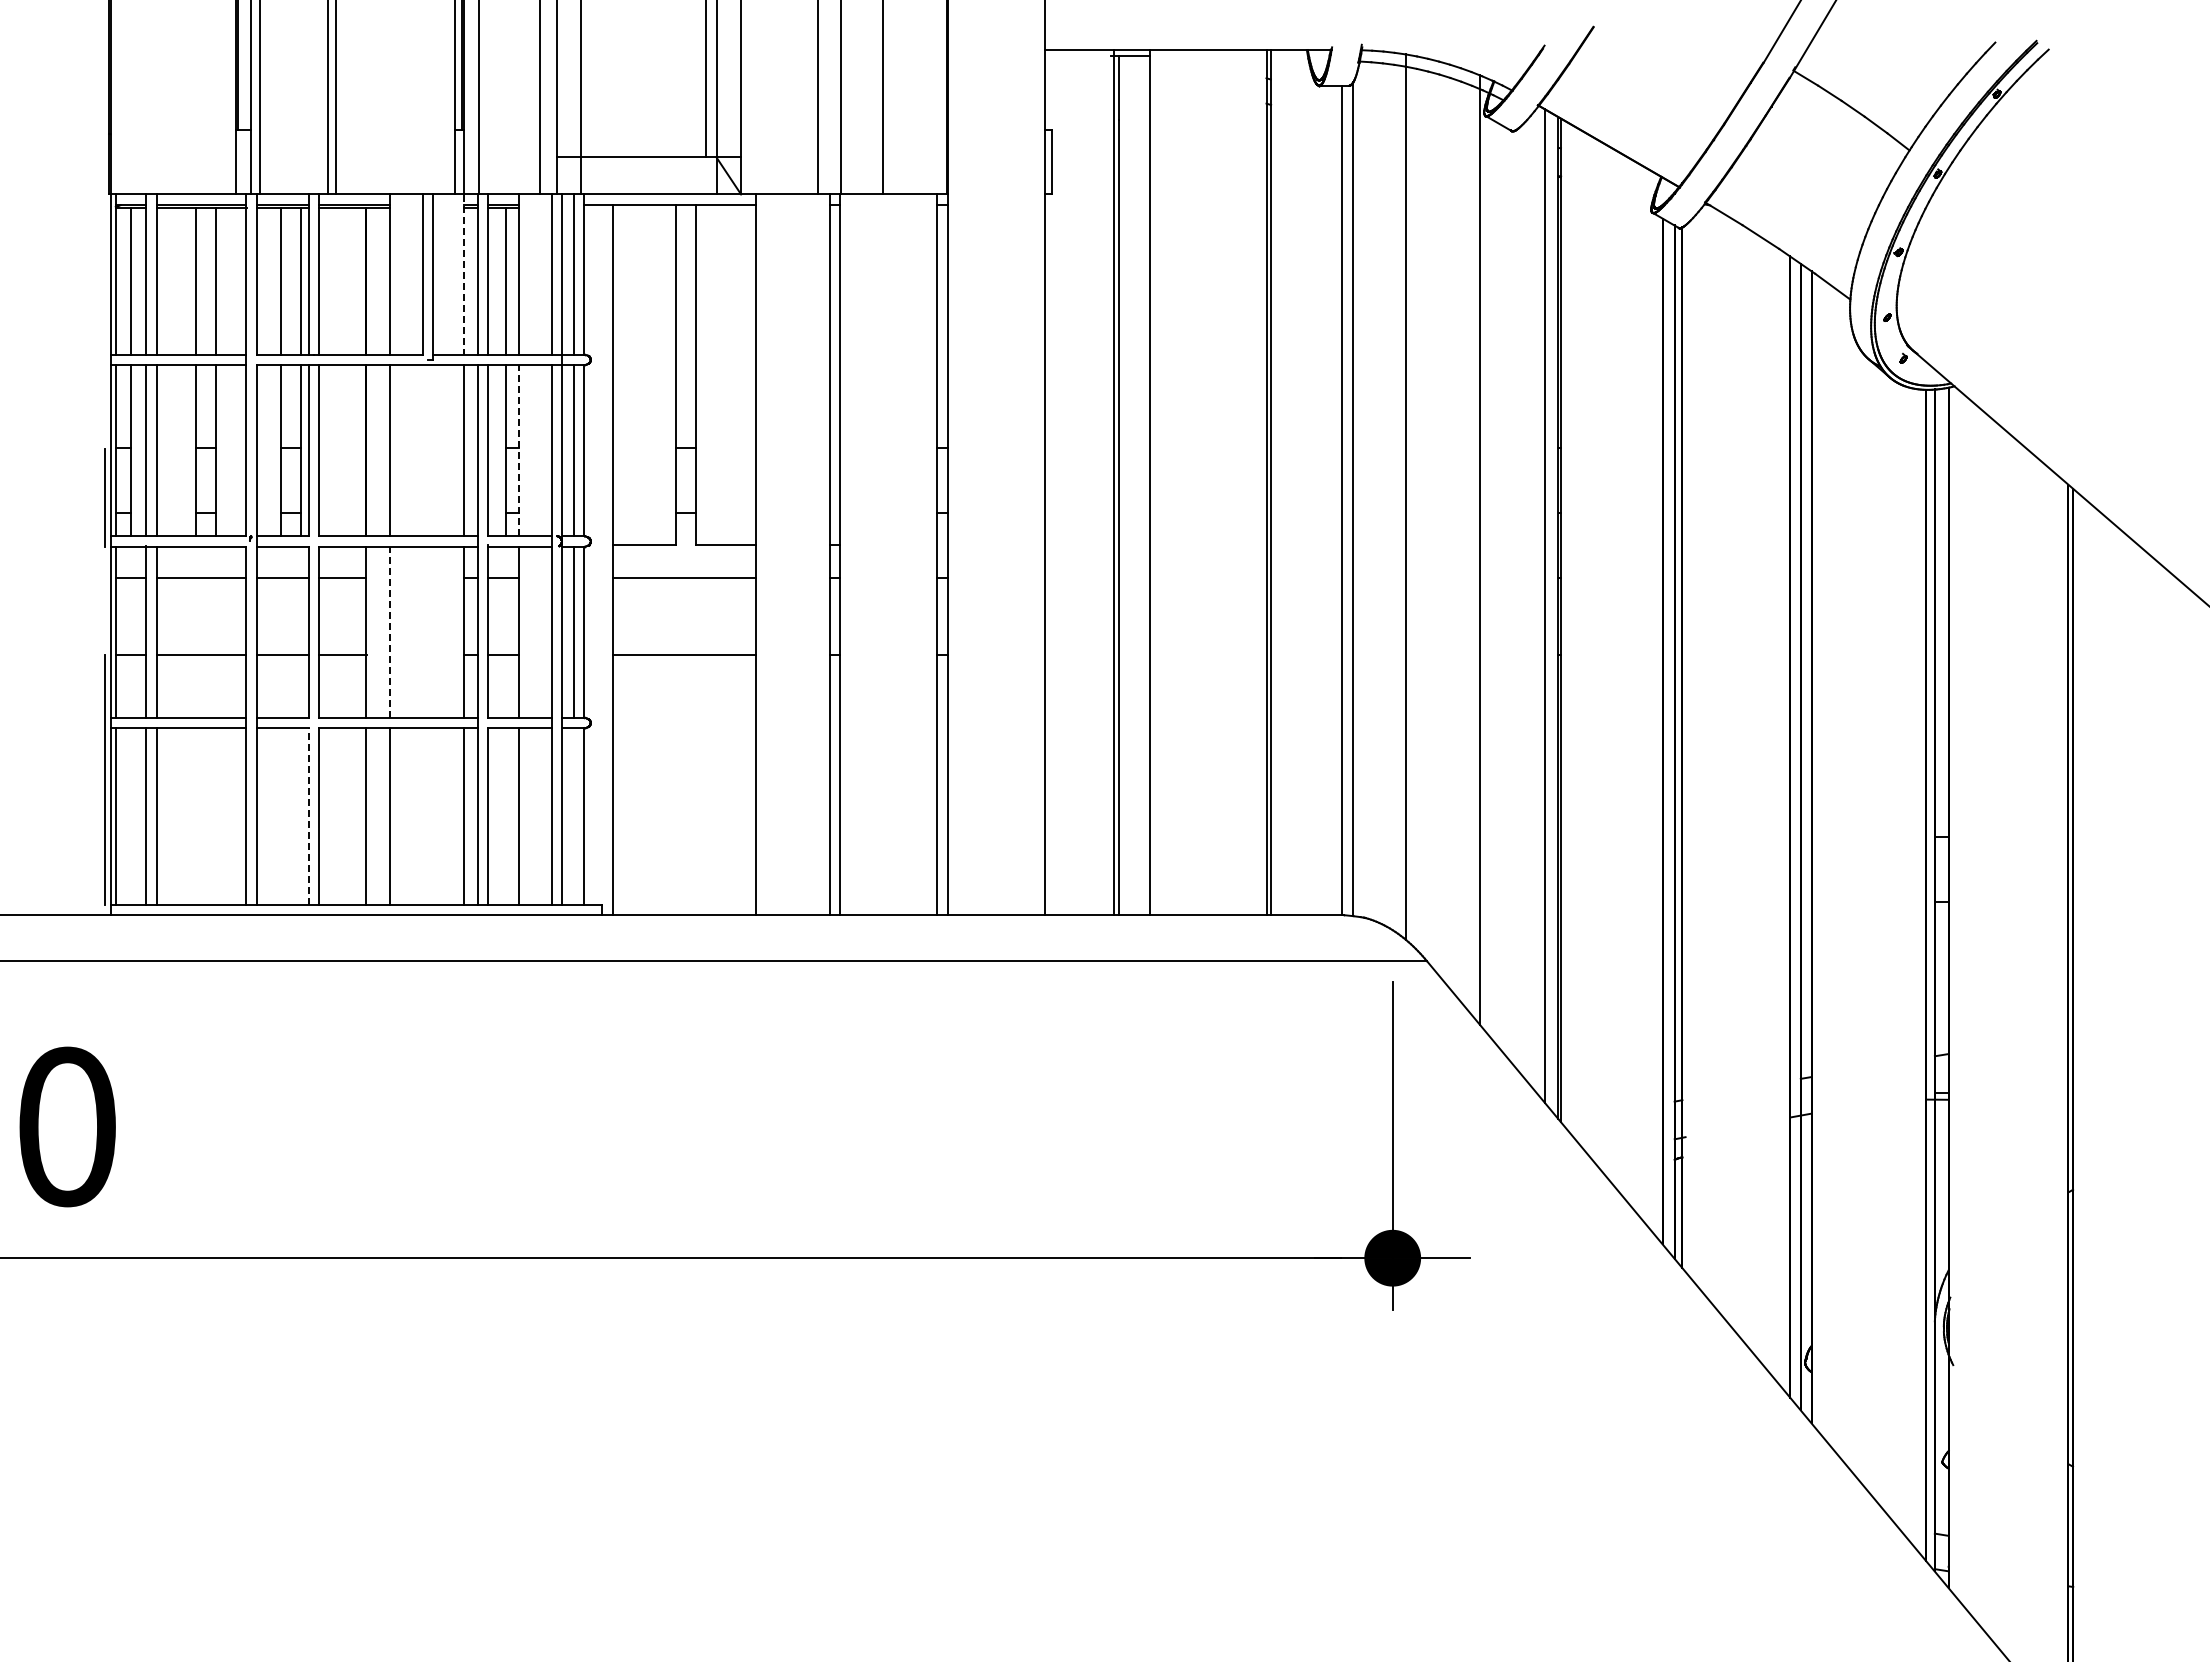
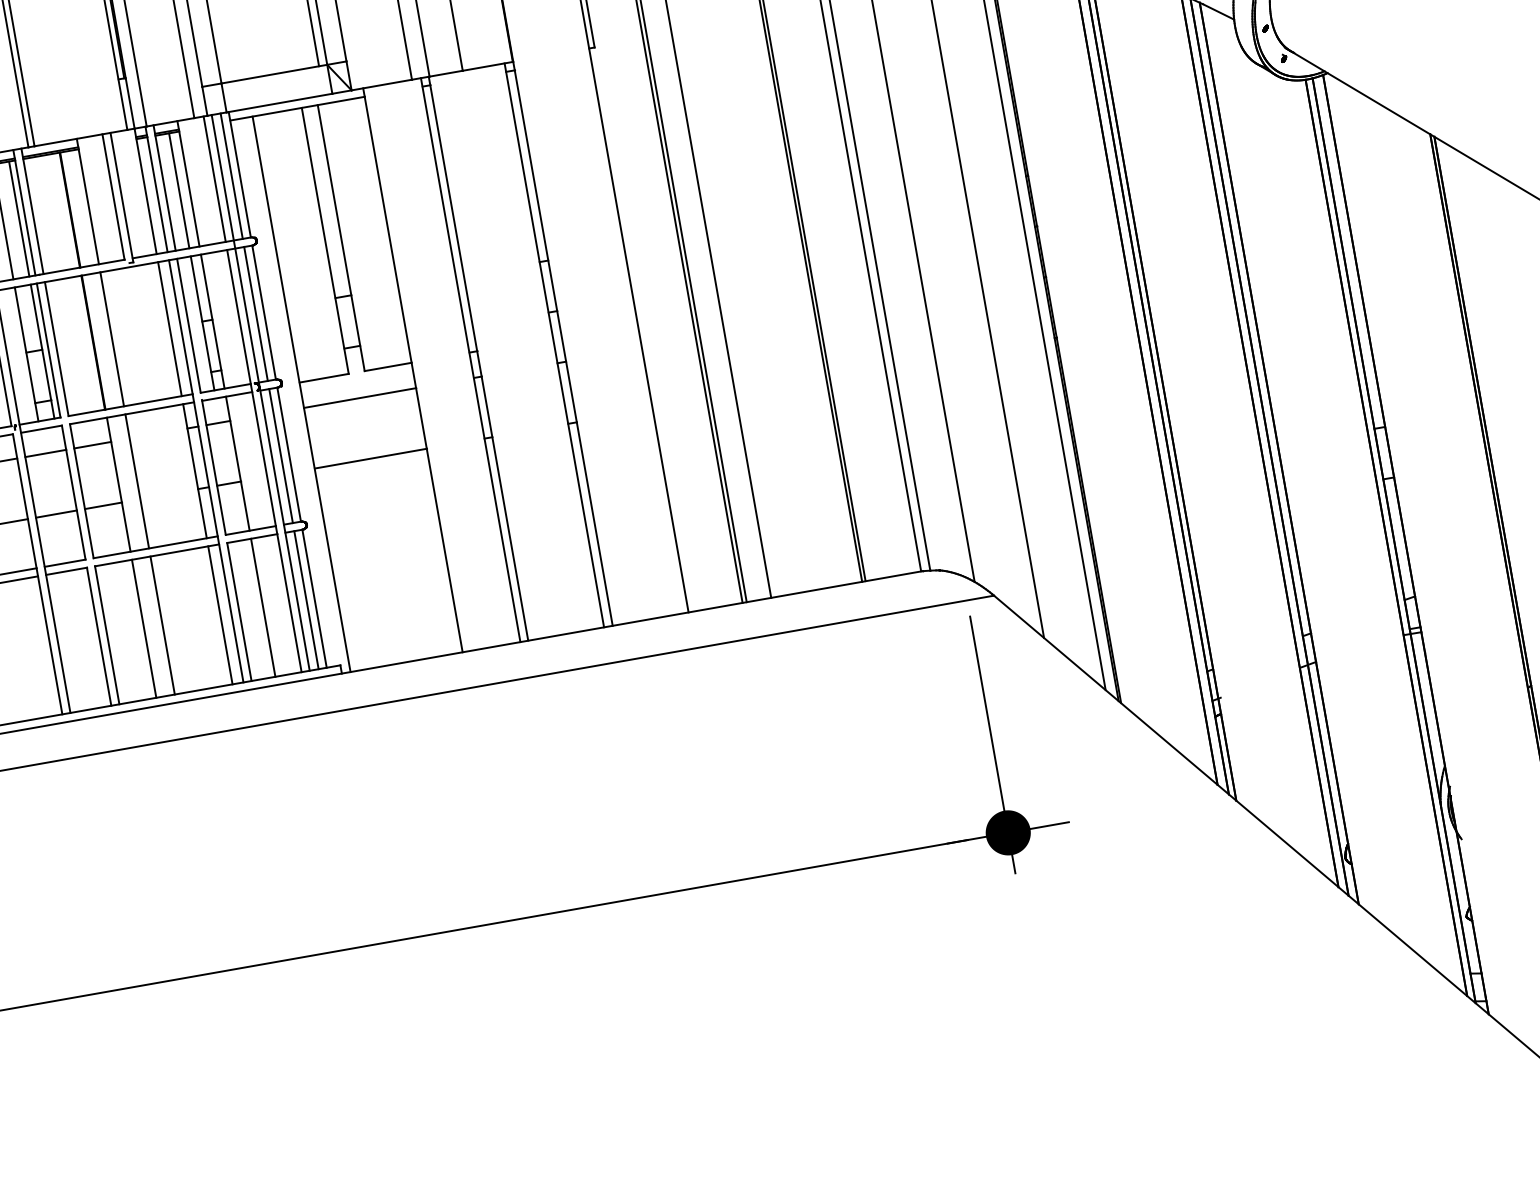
line: (463, 274) -> (145, 191), dashed -> solid
line: (518, 450) -> (212, 321), dashed -> solid
line: (390, 632) -> (137, 481), dashed -> solid
line: (308, 815) -> (98, 636), dashed -> solid
line: (573, 816) -> (306, 600), added

